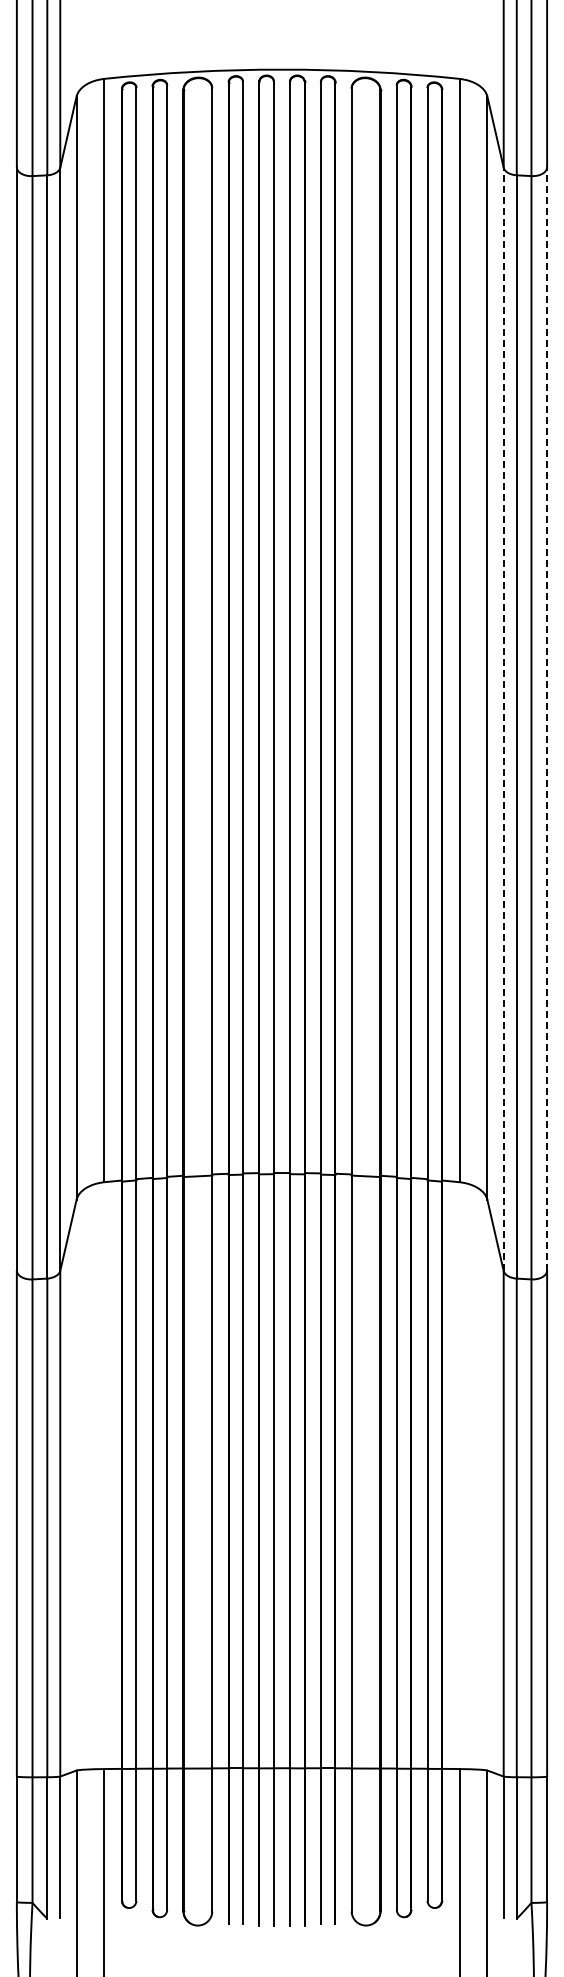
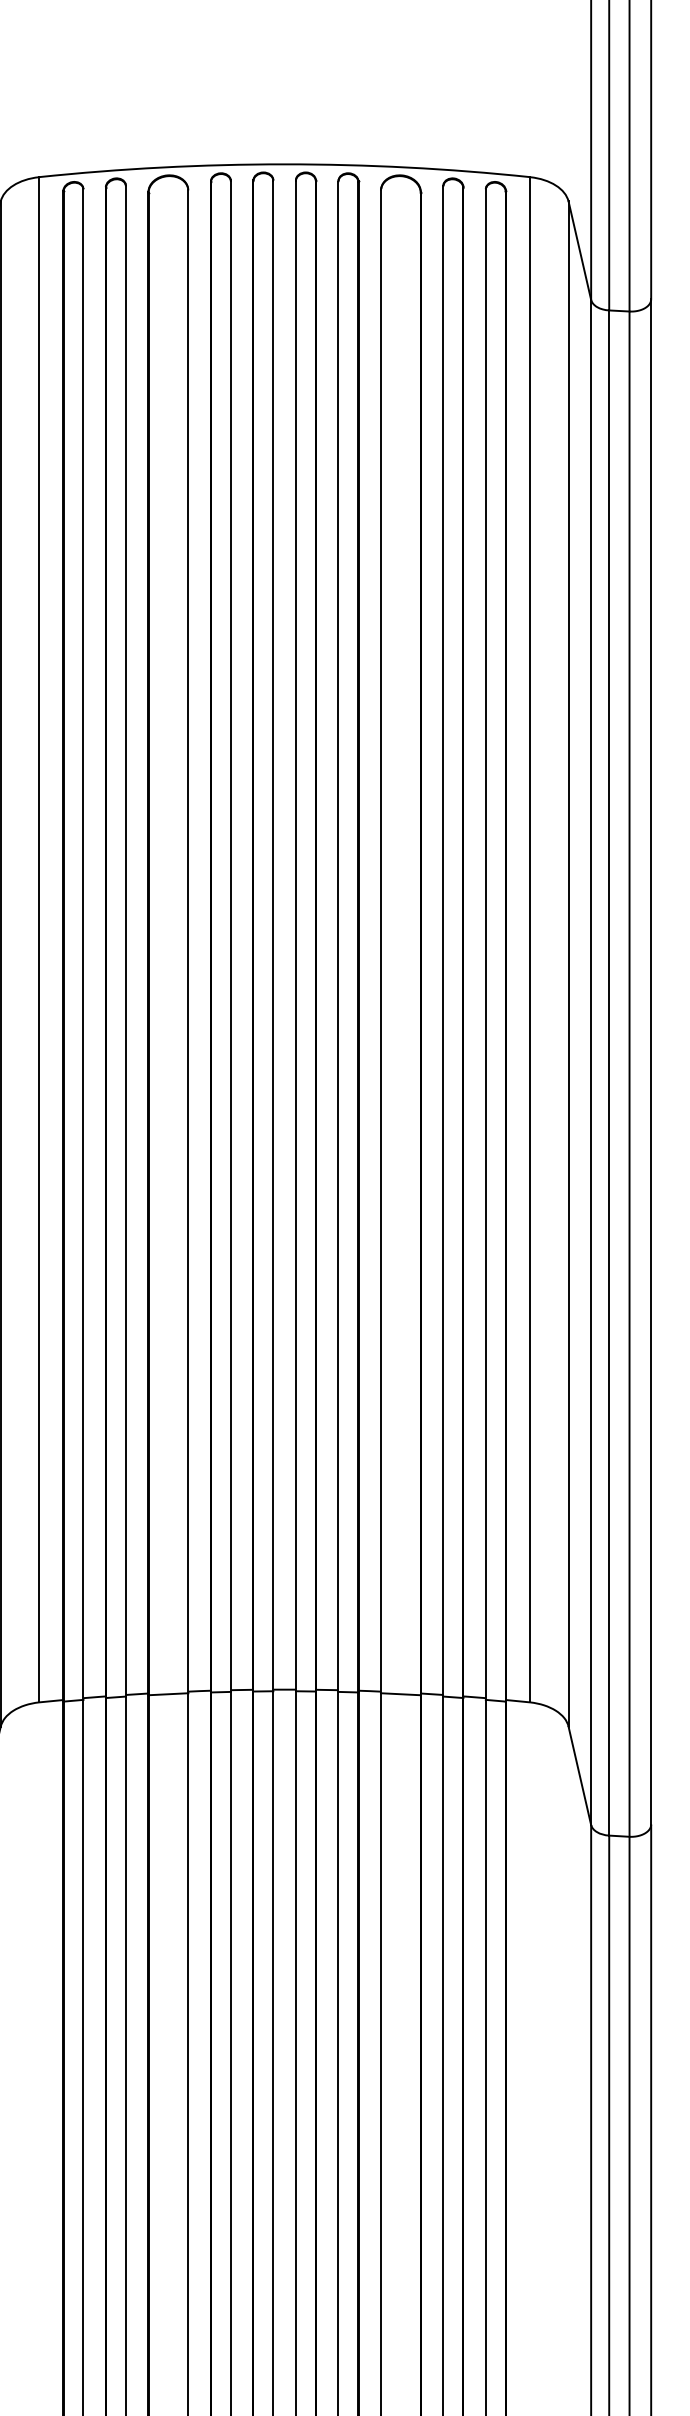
line: (547, 718) -> (651, 1061), dashed -> solid
line: (503, 719) -> (590, 1062), dashed -> solid

